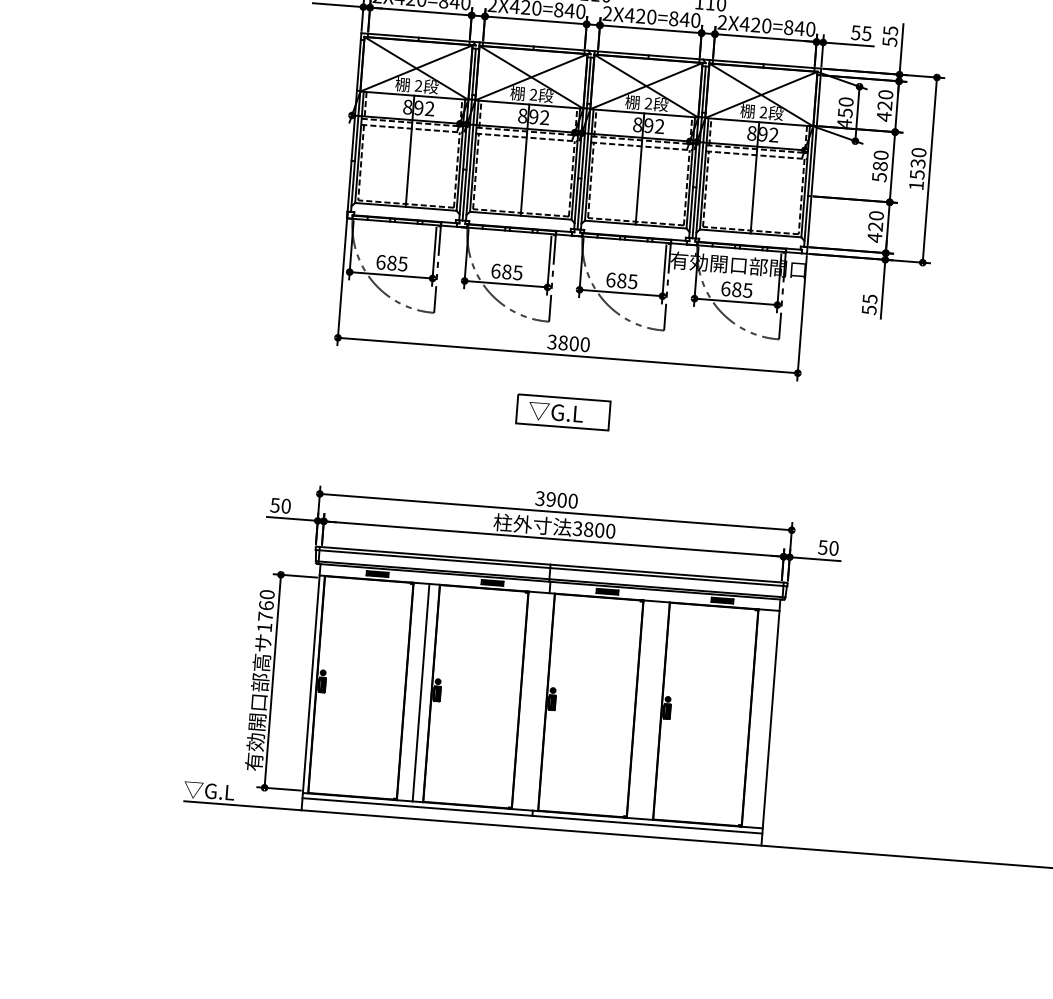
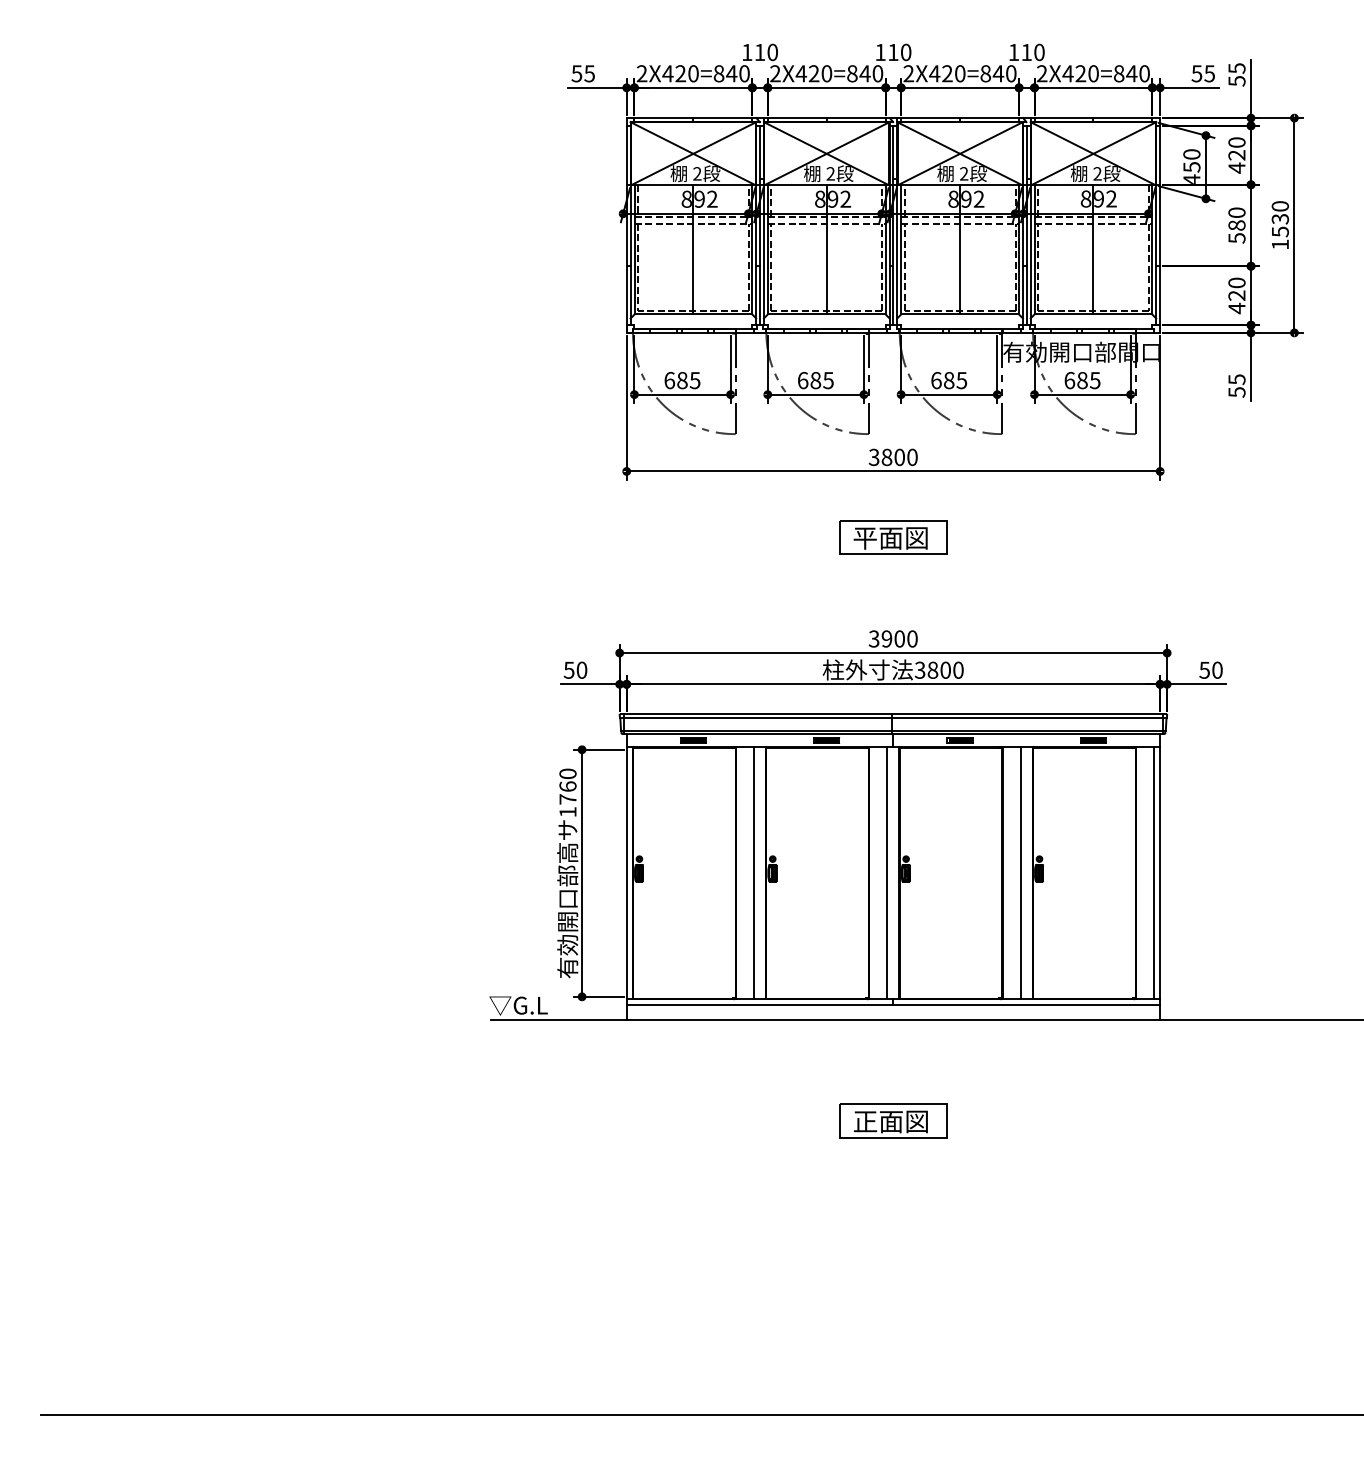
text: (560, 413) -> (890, 538), ▽G.L -> 平面図
line: (536, 701) -> (887, 873), added
line: (650, 710) -> (1020, 873), added
line: (766, 719) -> (1154, 873), added
part: (524, 915) -> (893, 1120), added

